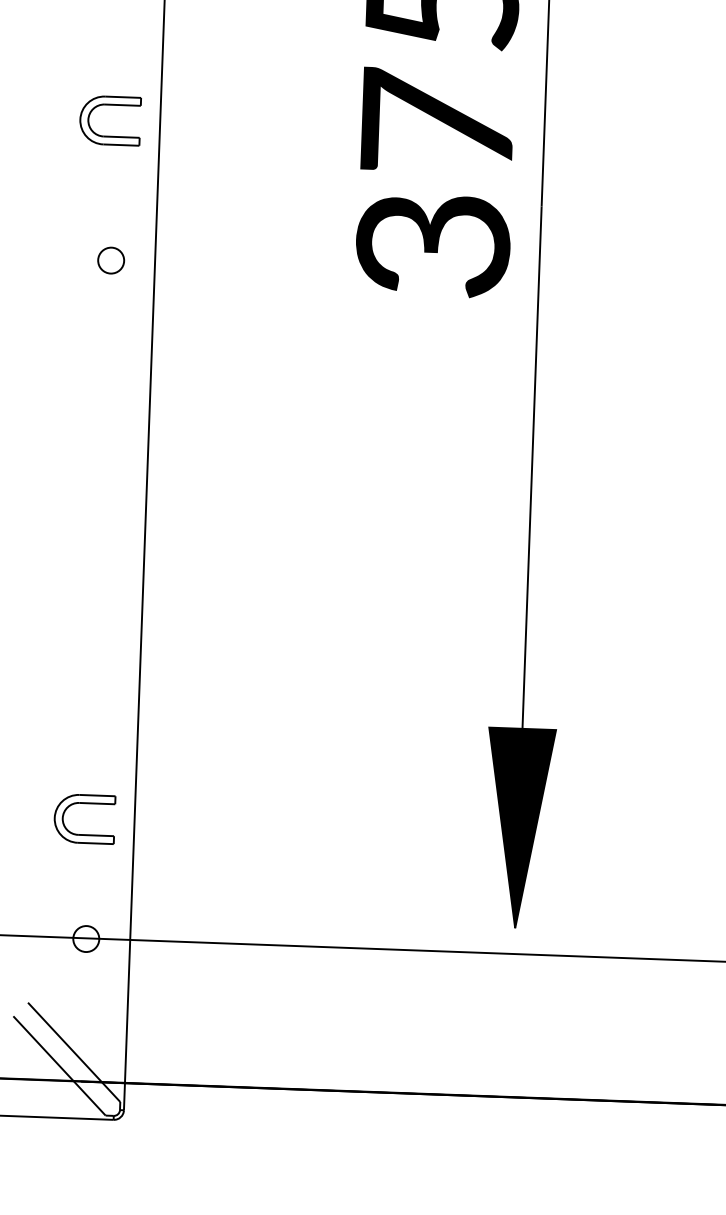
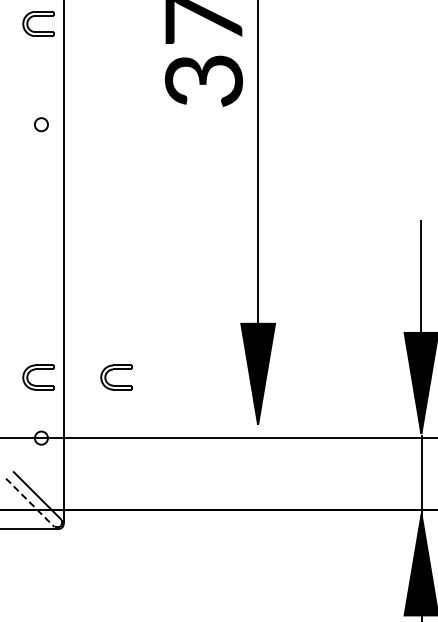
part: (111, 260) -> (41, 124), moved
part: (233, 810) -> (113, 370), added
line: (59, 1067) -> (30, 503), solid -> dashed

